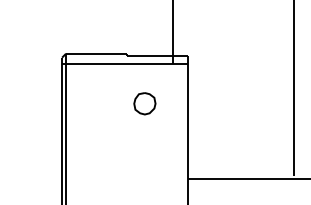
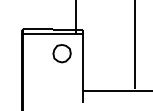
part: (143, 103) -> (61, 53), size x1.67

